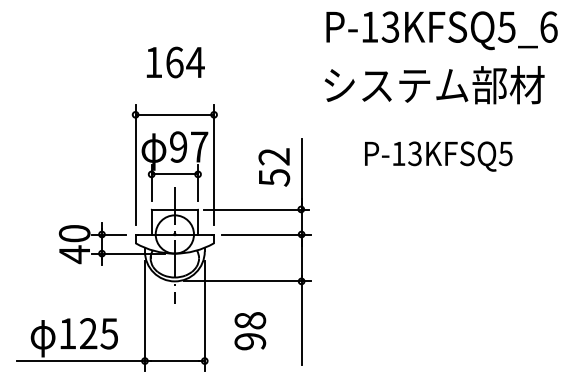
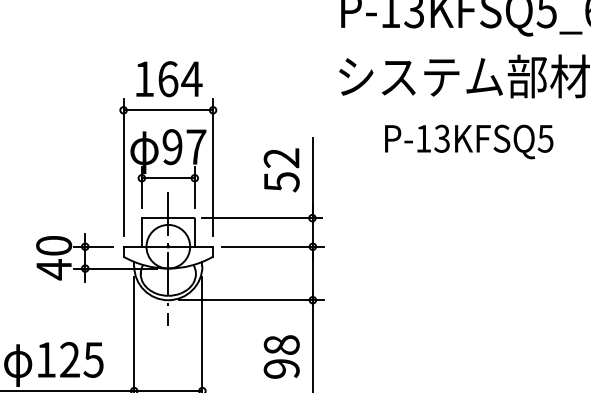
text: (175, 62) -> (169, 79), moved
text: (438, 156) -> (468, 141), moved
text: (250, 331) -> (281, 357), moved

